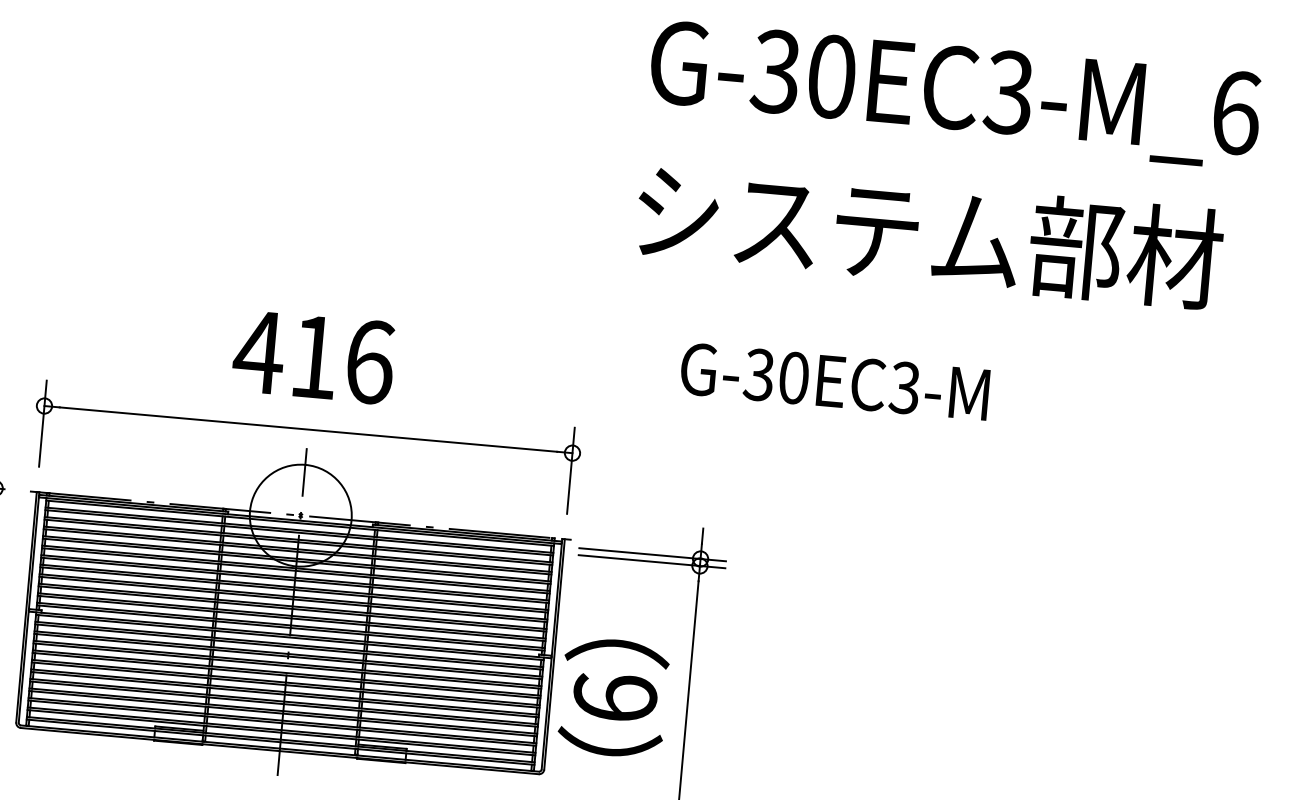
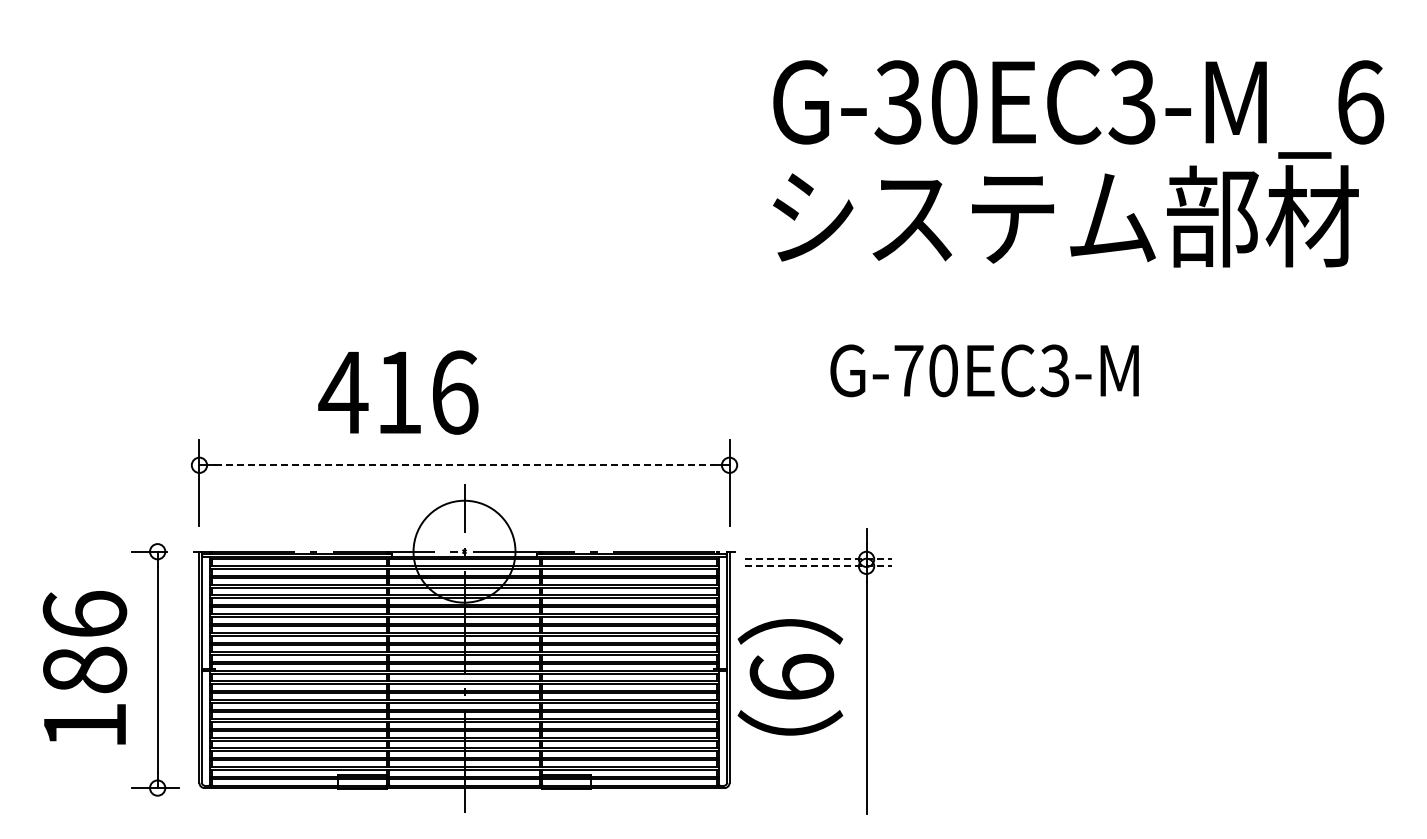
text: (954, 94) -> (1078, 109), moved
text: (313, 356) -> (398, 392), moved
text: (759, 374) -> (908, 370), G-30EC3-M -> G-70EC3-M
line: (308, 429) -> (464, 465), solid -> dashed
line: (652, 554) -> (818, 559), solid -> dashed
line: (652, 561) -> (818, 566), solid -> dashed
text: (613, 697) -> (790, 677), moved

